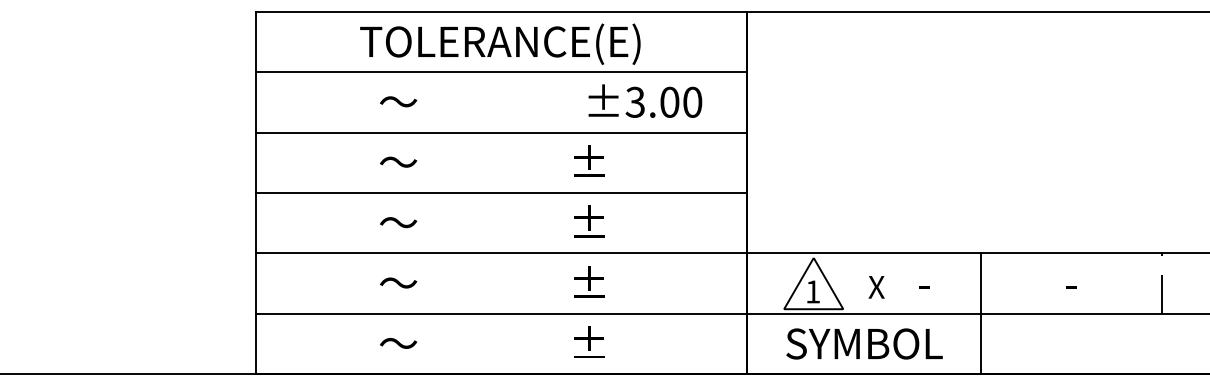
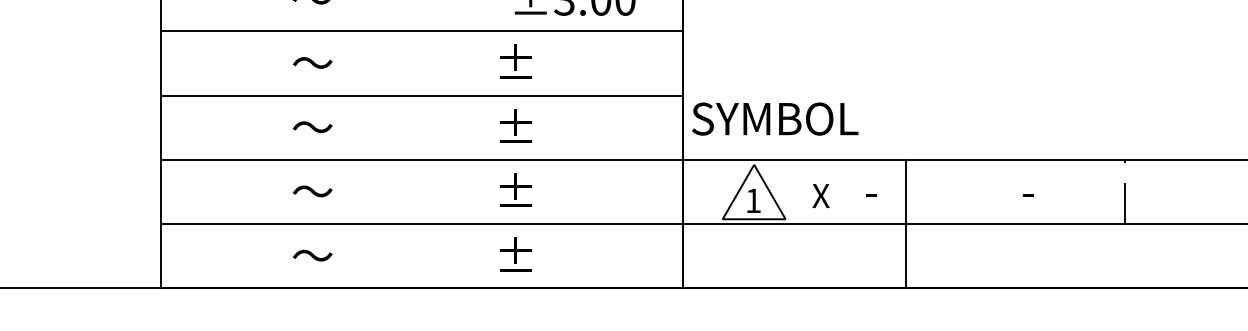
line: (981, 313) -> (905, 223), moved
text: (864, 343) -> (775, 118), moved

